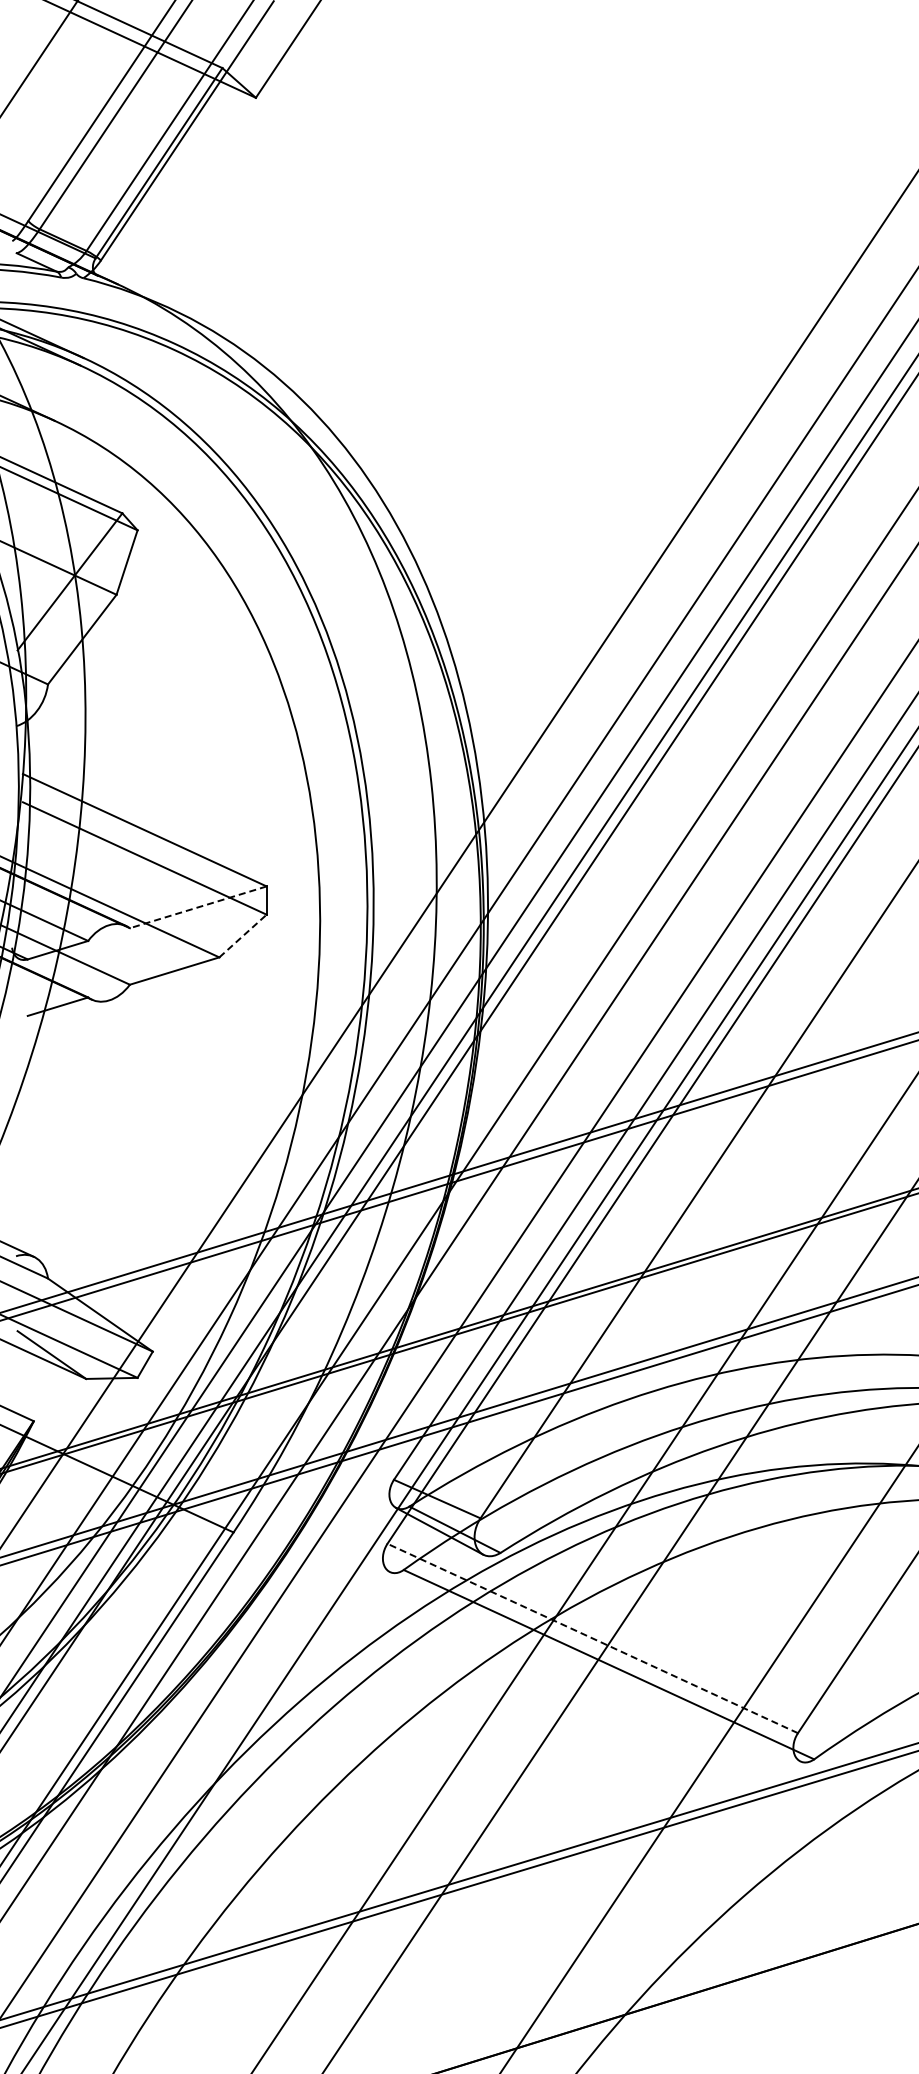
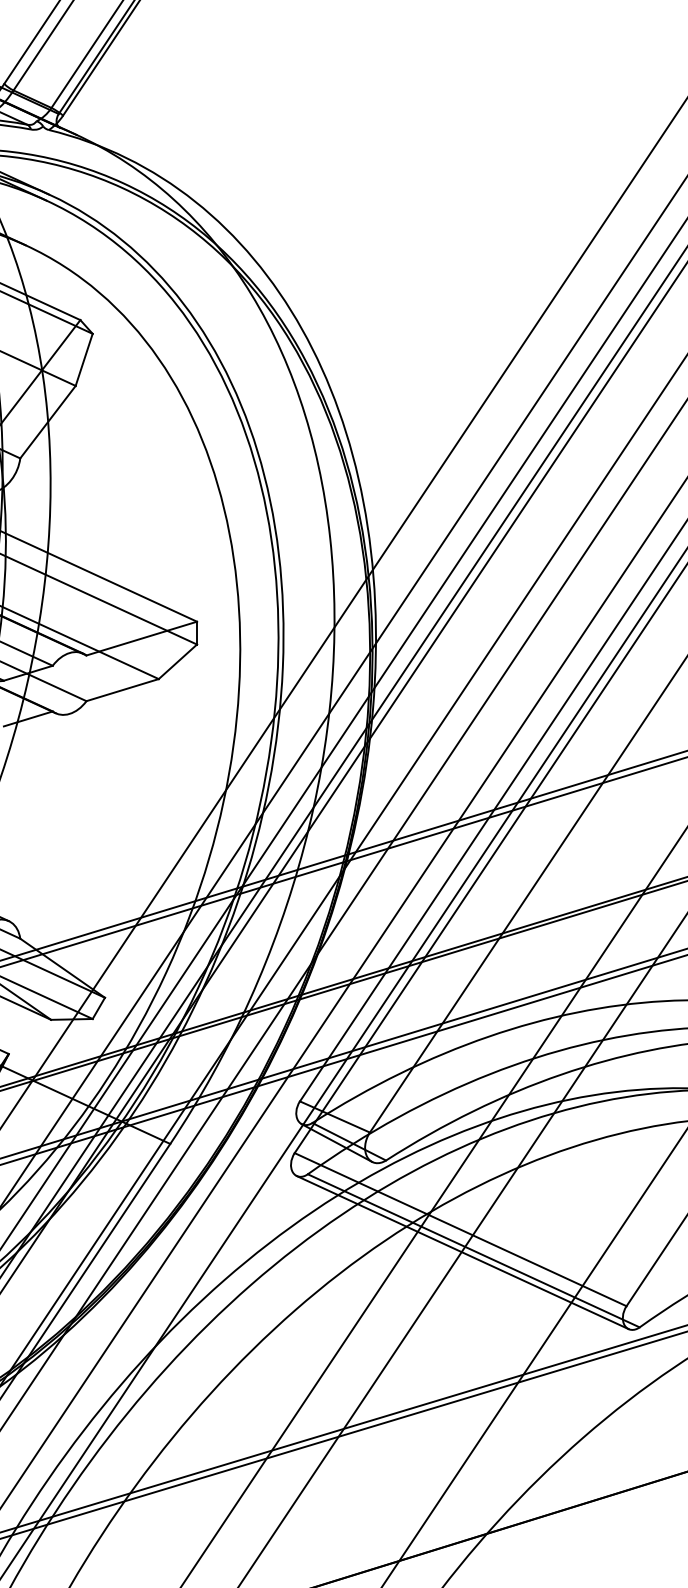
line: (198, 907) -> (141, 638), dashed -> solid
line: (243, 936) -> (178, 662), dashed -> solid
line: (592, 1638) -> (460, 1229), dashed -> solid
line: (595, 1666) -> (462, 1252), added

